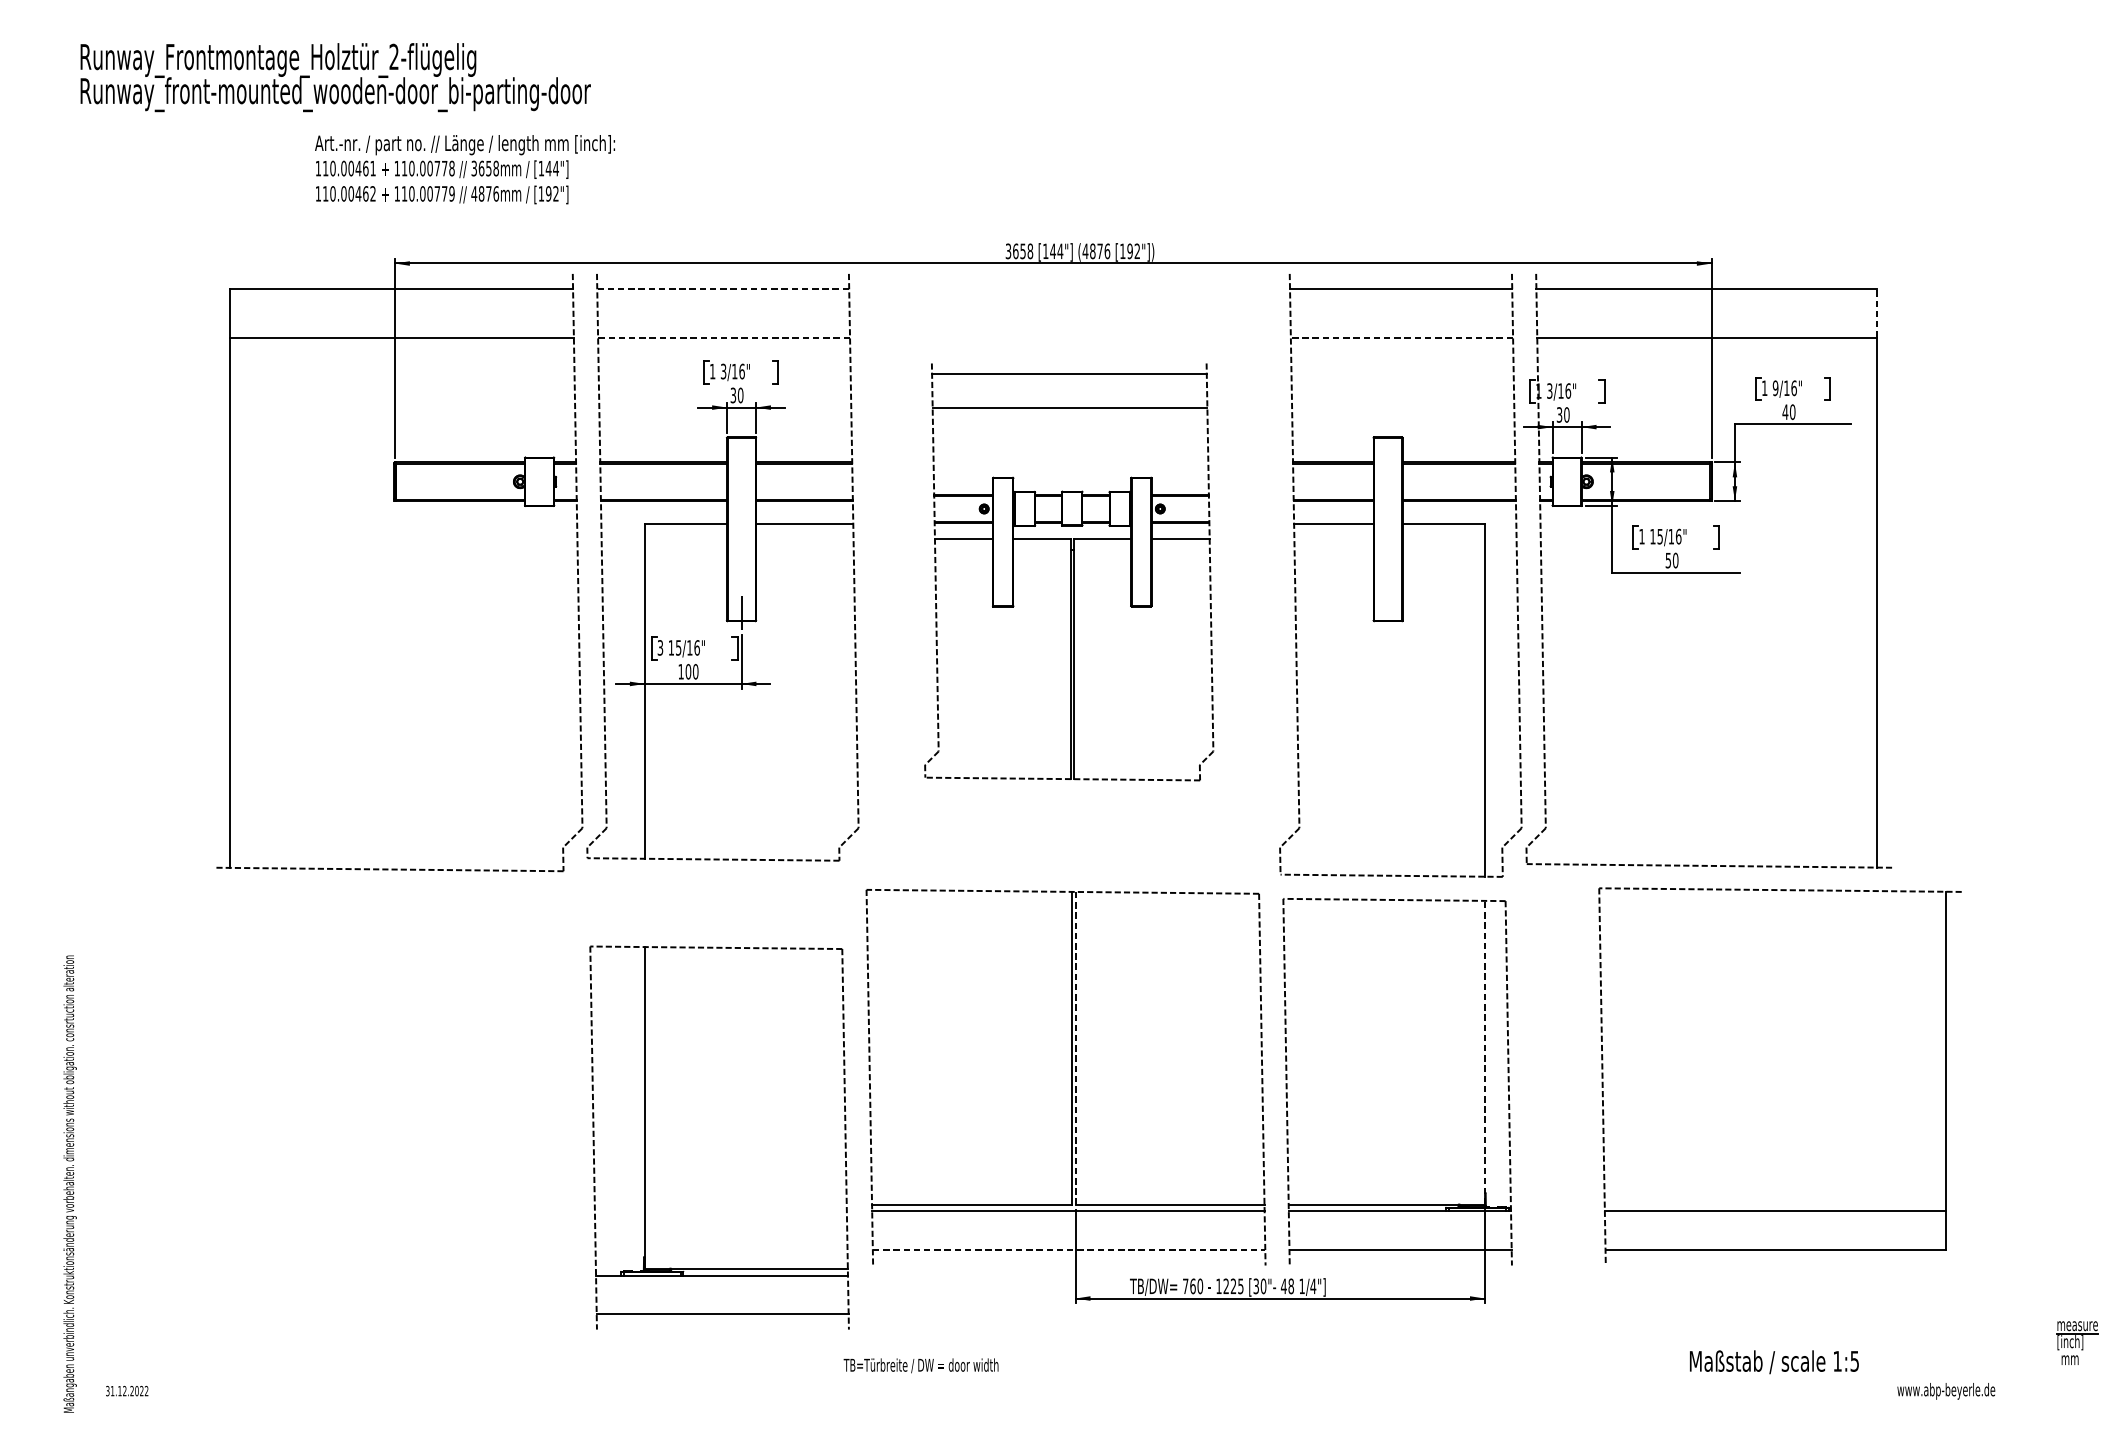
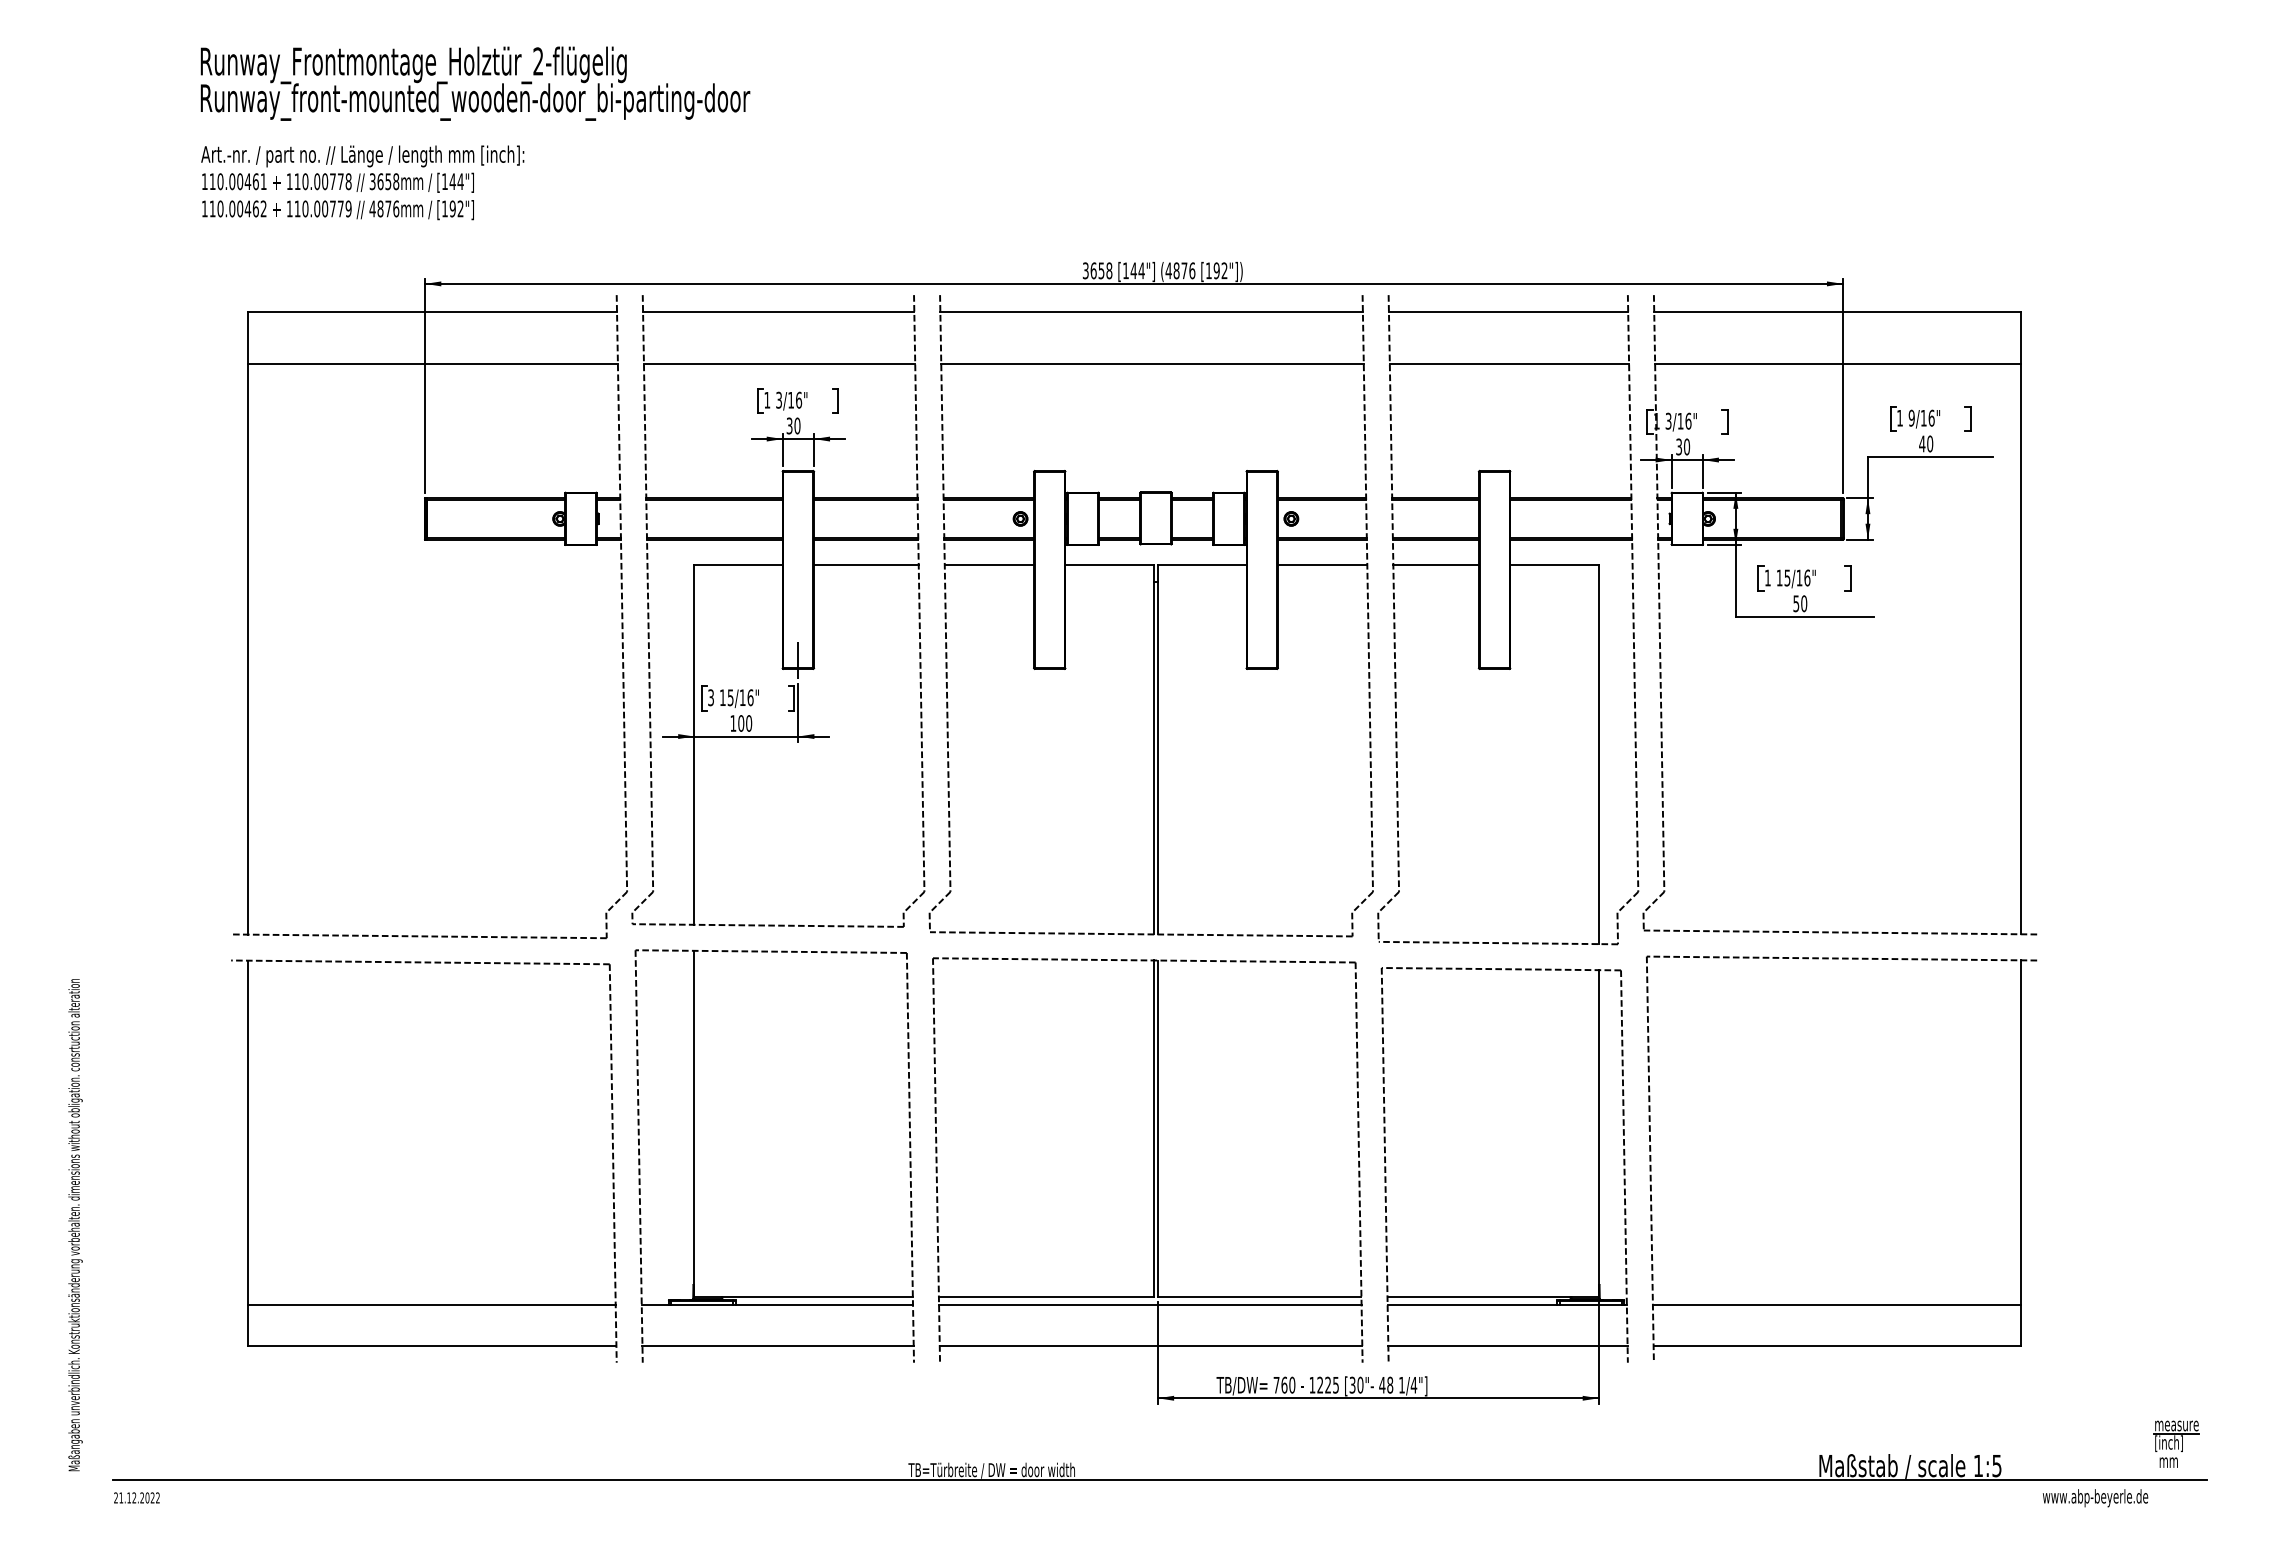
text: (335, 77) -> (475, 83), moved
text: (464, 169) -> (362, 182), moved
line: (723, 289) -> (778, 311), dashed -> solid
line: (1876, 313) -> (2020, 337), dashed -> solid
line: (723, 337) -> (779, 363), dashed -> solid
line: (1402, 337) -> (1509, 363), dashed -> solid
part: (1068, 572) -> (1150, 616), size x1.43
line: (1076, 1048) -> (1158, 1129), dashed -> solid
line: (1484, 1052) -> (1598, 1133), dashed -> solid
part: (645, 1137) -> (694, 1155), moved
text: (70, 1184) -> (75, 1225), moved
part: (394, 1211) -> (424, 1304), added
part: (1780, 1211) -> (1841, 1304), moved
line: (1069, 1250) -> (1151, 1346), dashed -> solid
part: (2077, 1342) -> (2176, 1443), moved
line: (1076, 1373) -> (1159, 1479), added
text: (107, 1391) -> (115, 1498), 31.12.2022 -> 21.12.2022

